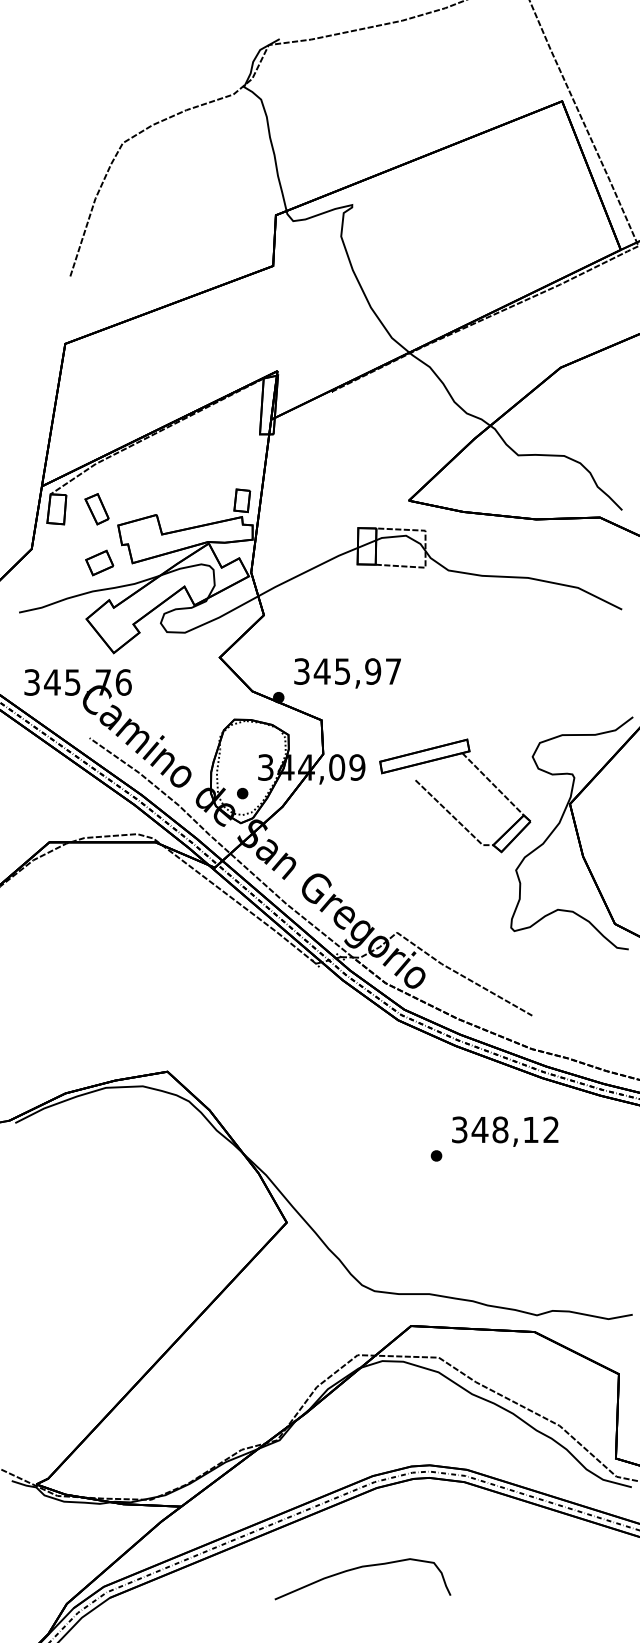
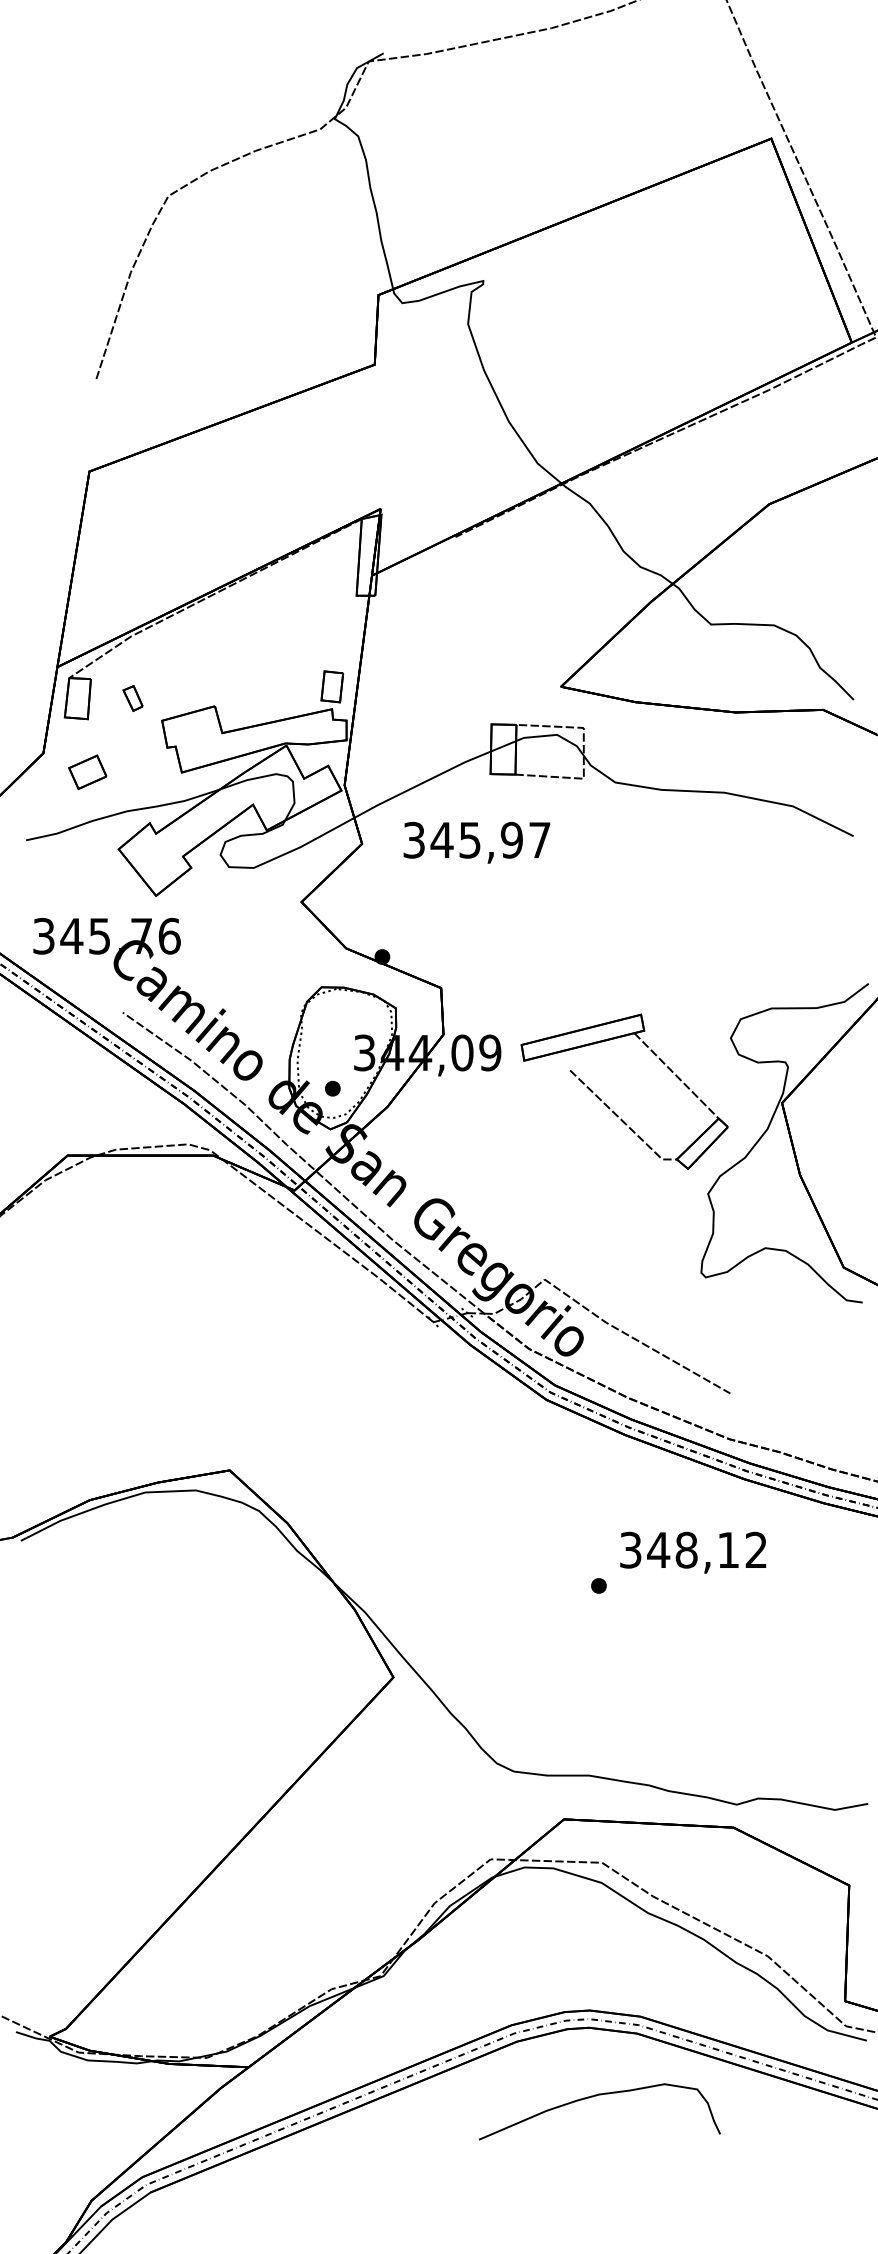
part: (96, 509) -> (132, 698), size x0.6
part: (99, 563) -> (87, 772), moved
text: (347, 673) -> (476, 842), moved
curve: (358, 1568) -> (593, 2097), moved

